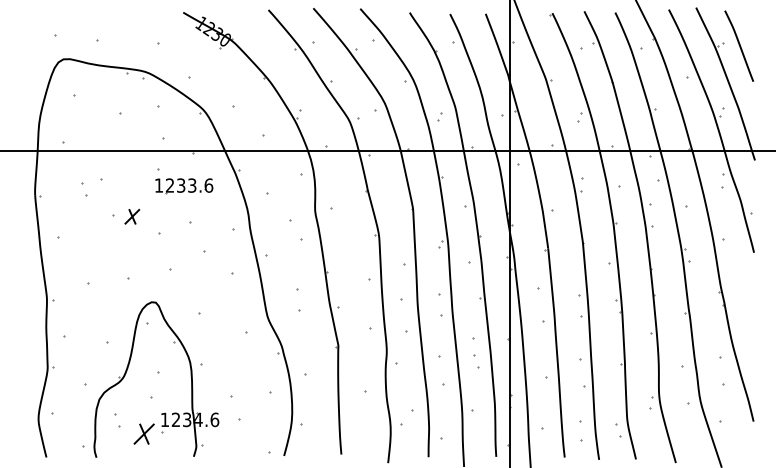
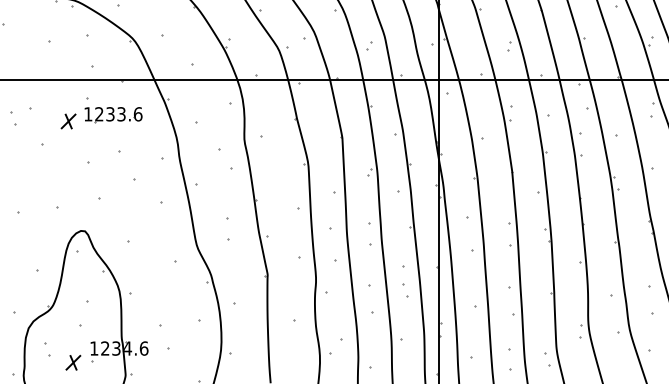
part: (132, 216) -> (68, 121), moved
part: (143, 433) -> (72, 362), size x0.71

